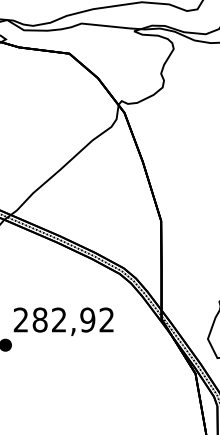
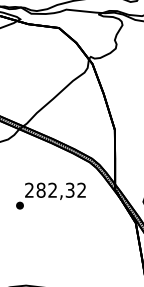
text: (86, 318) -> (69, 189), 282,92 -> 282,32

